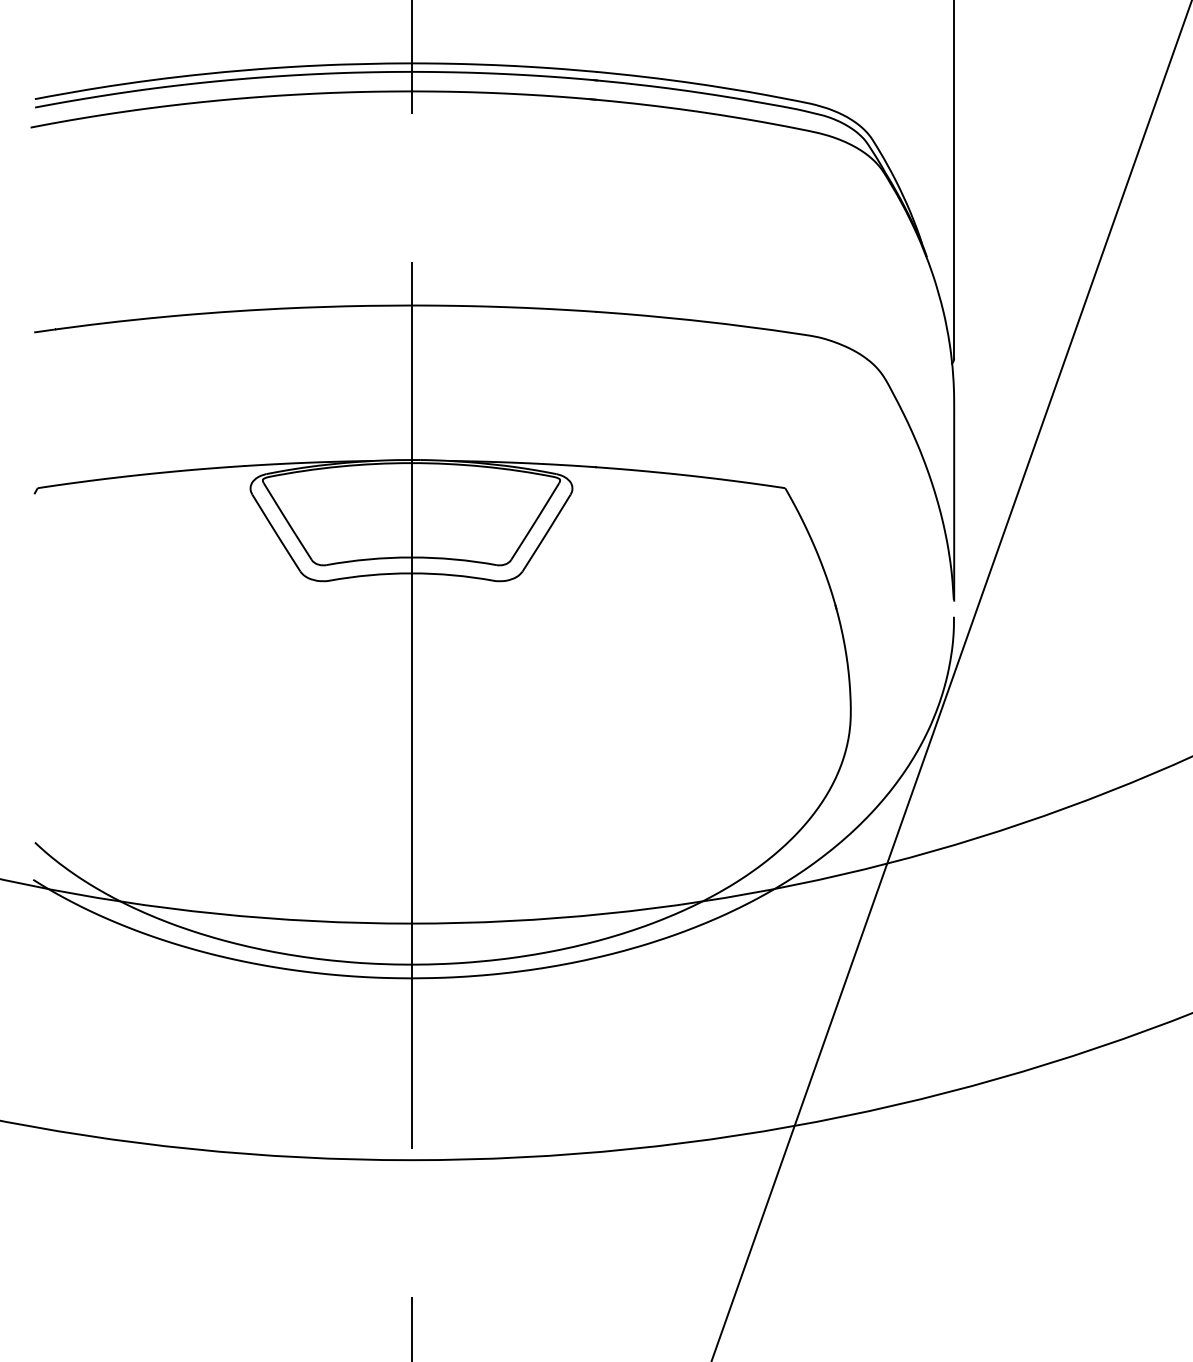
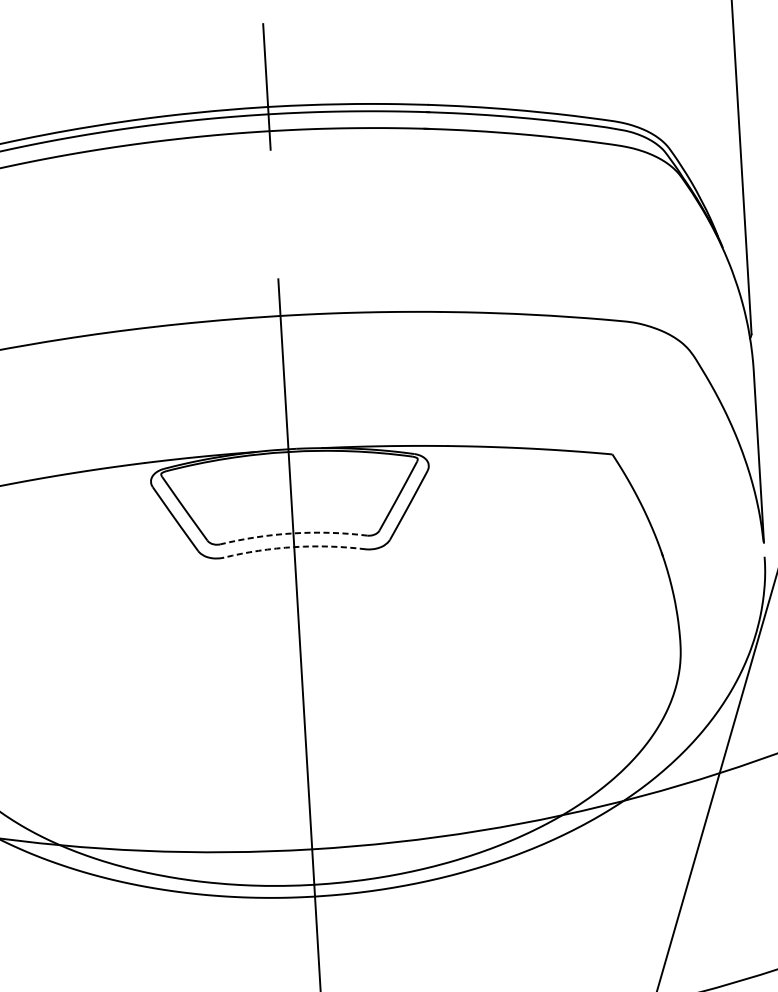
arc: (411, 557) -> (293, 533), solid -> dashed
arc: (411, 573) -> (294, 547), solid -> dashed

